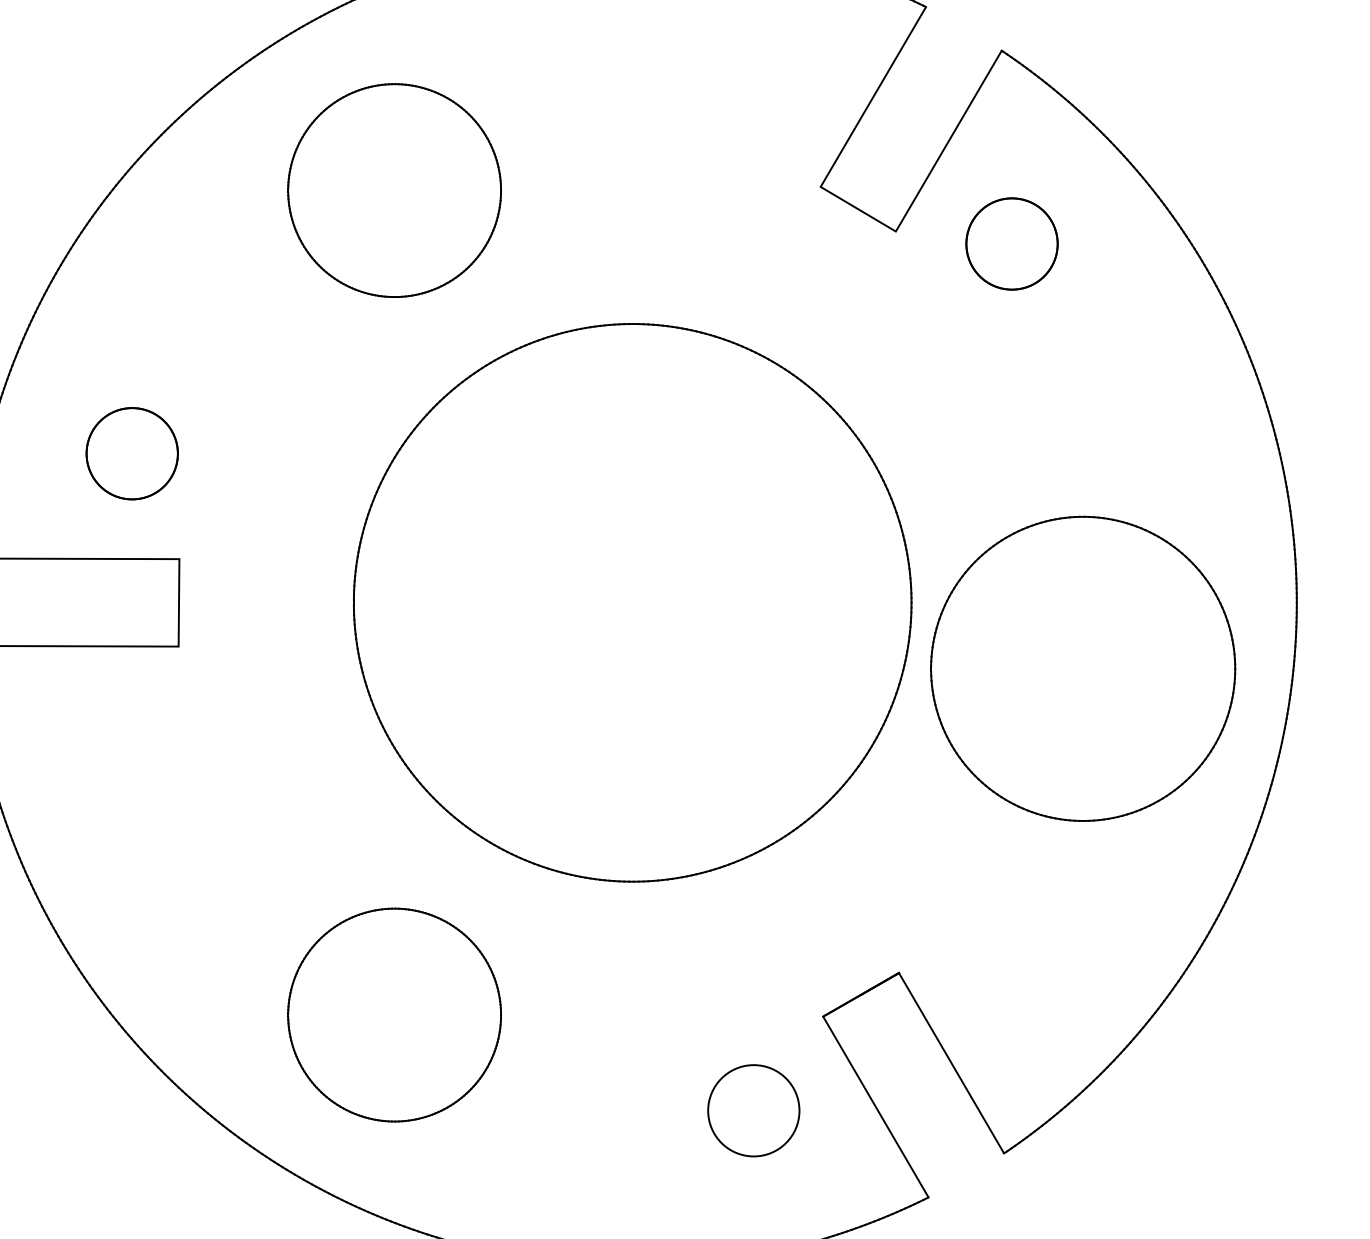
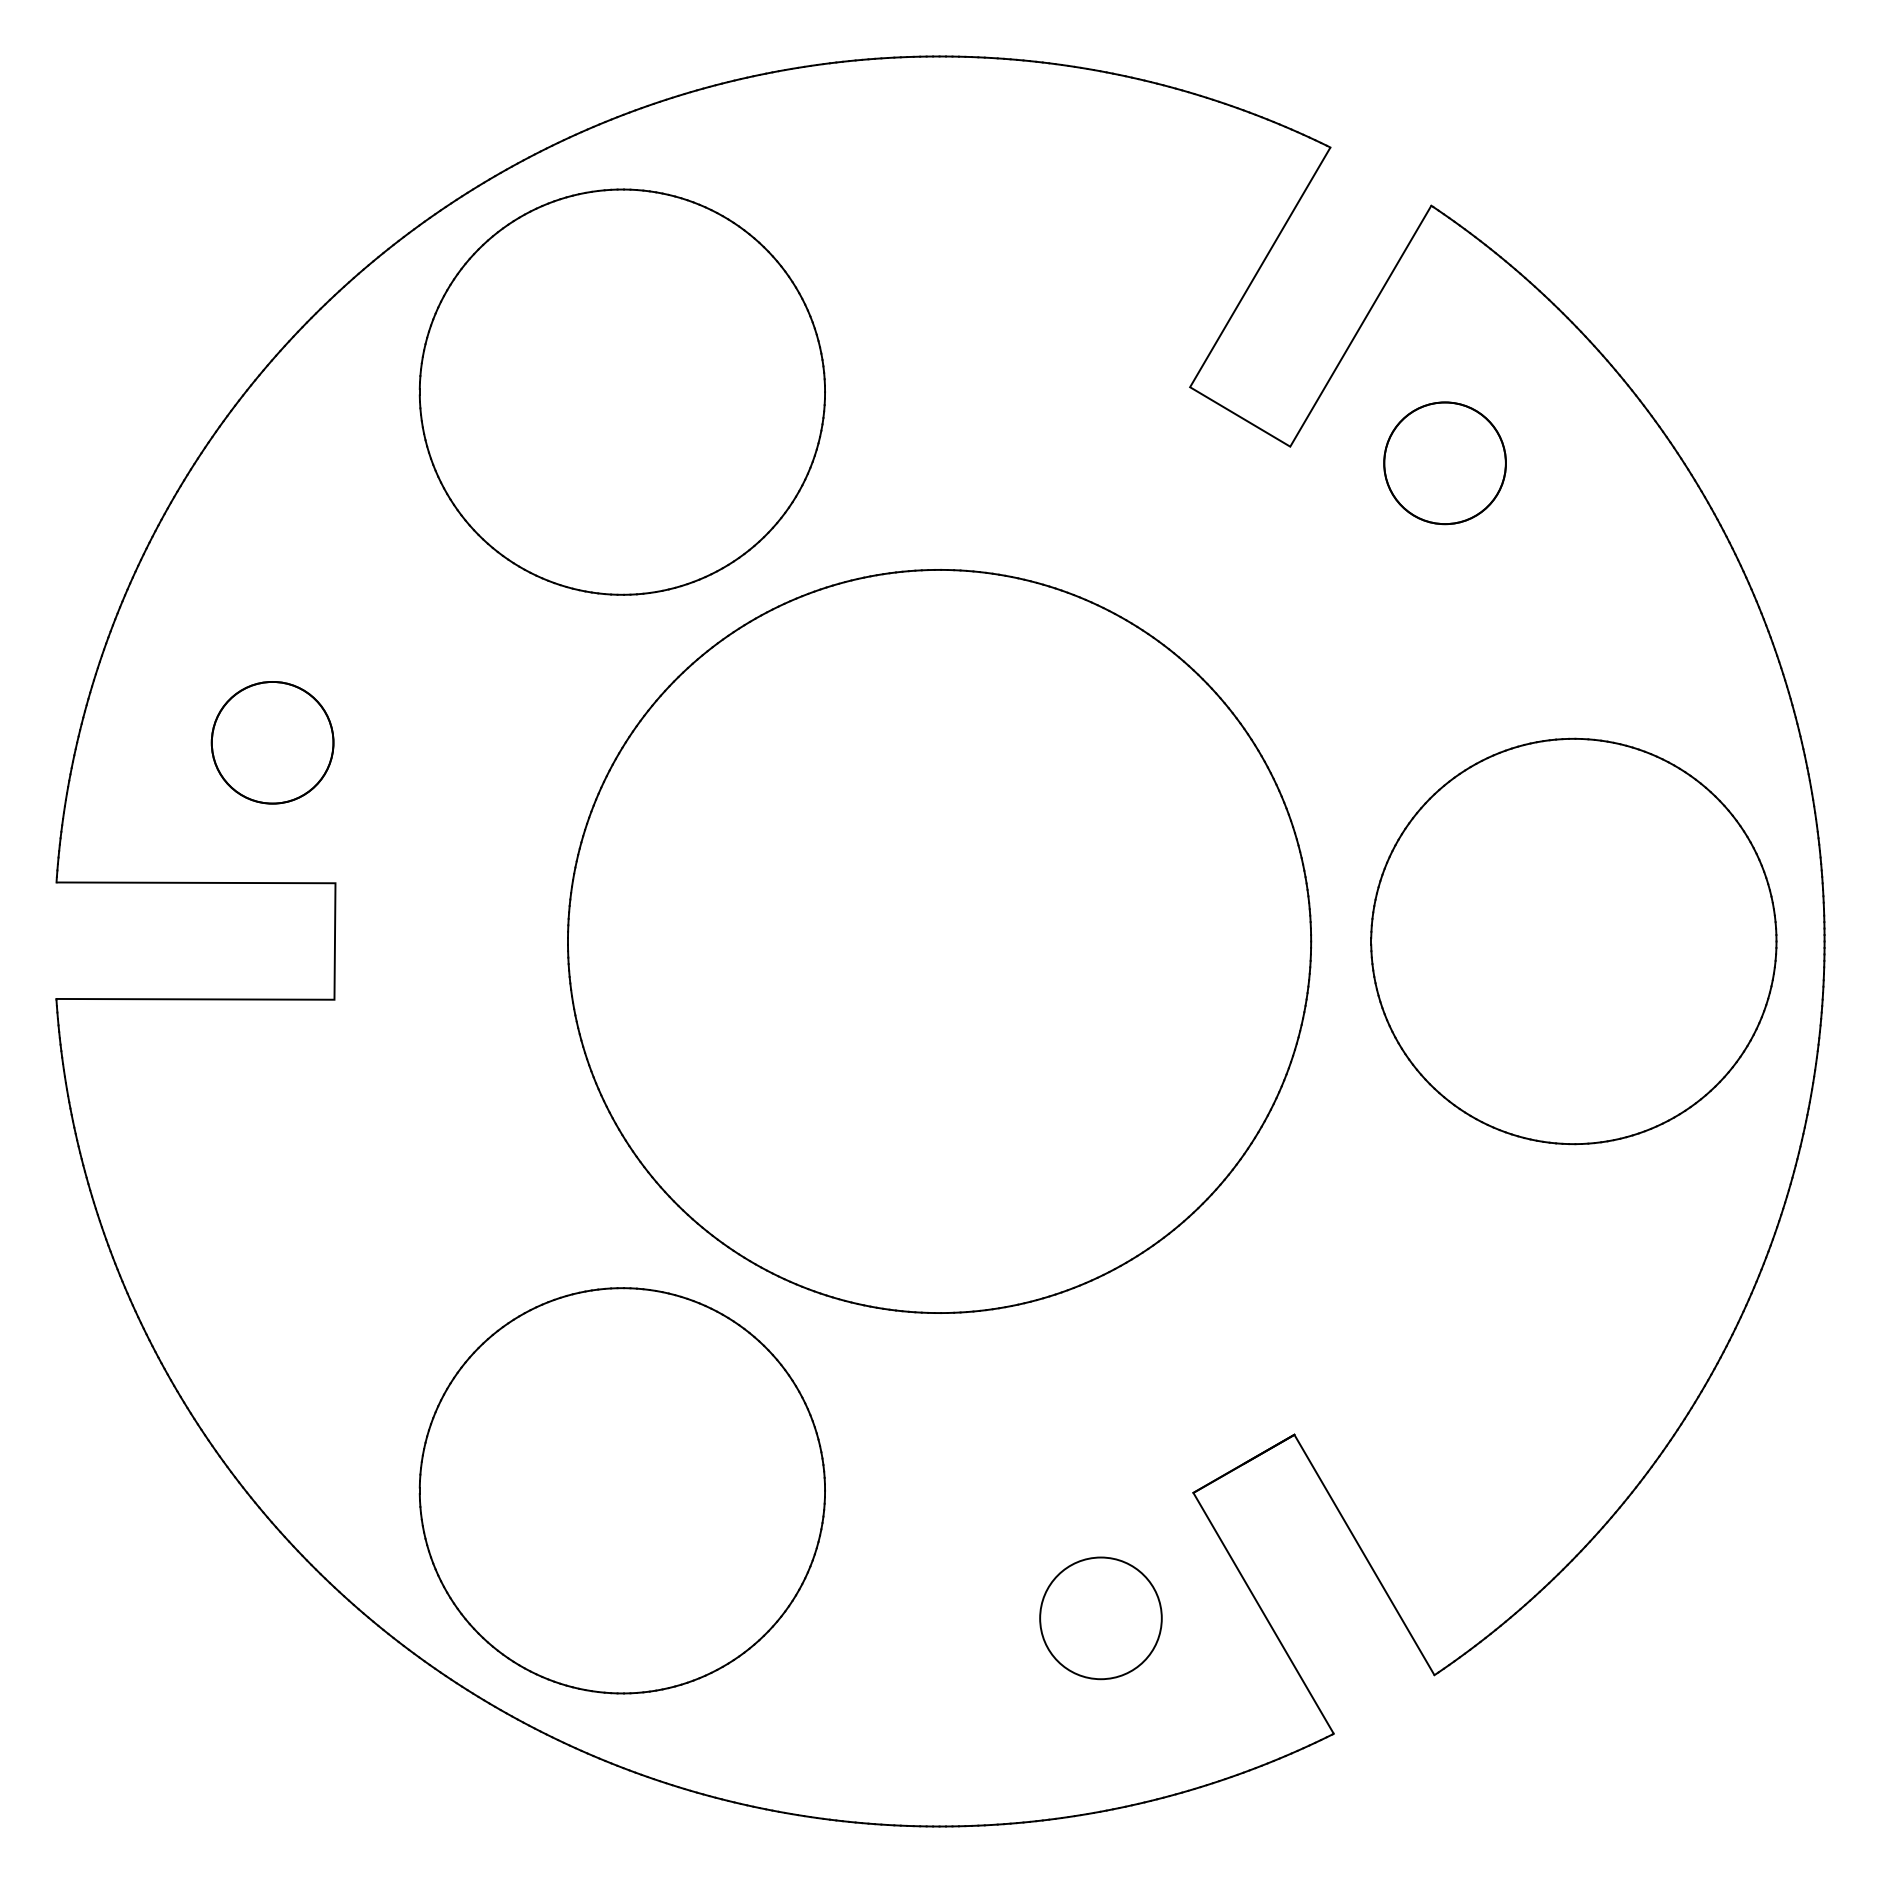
part: (394, 190) -> (621, 391), size x1.43
part: (1082, 668) -> (1573, 941), moved
part: (394, 1014) -> (621, 1490), size x1.43

